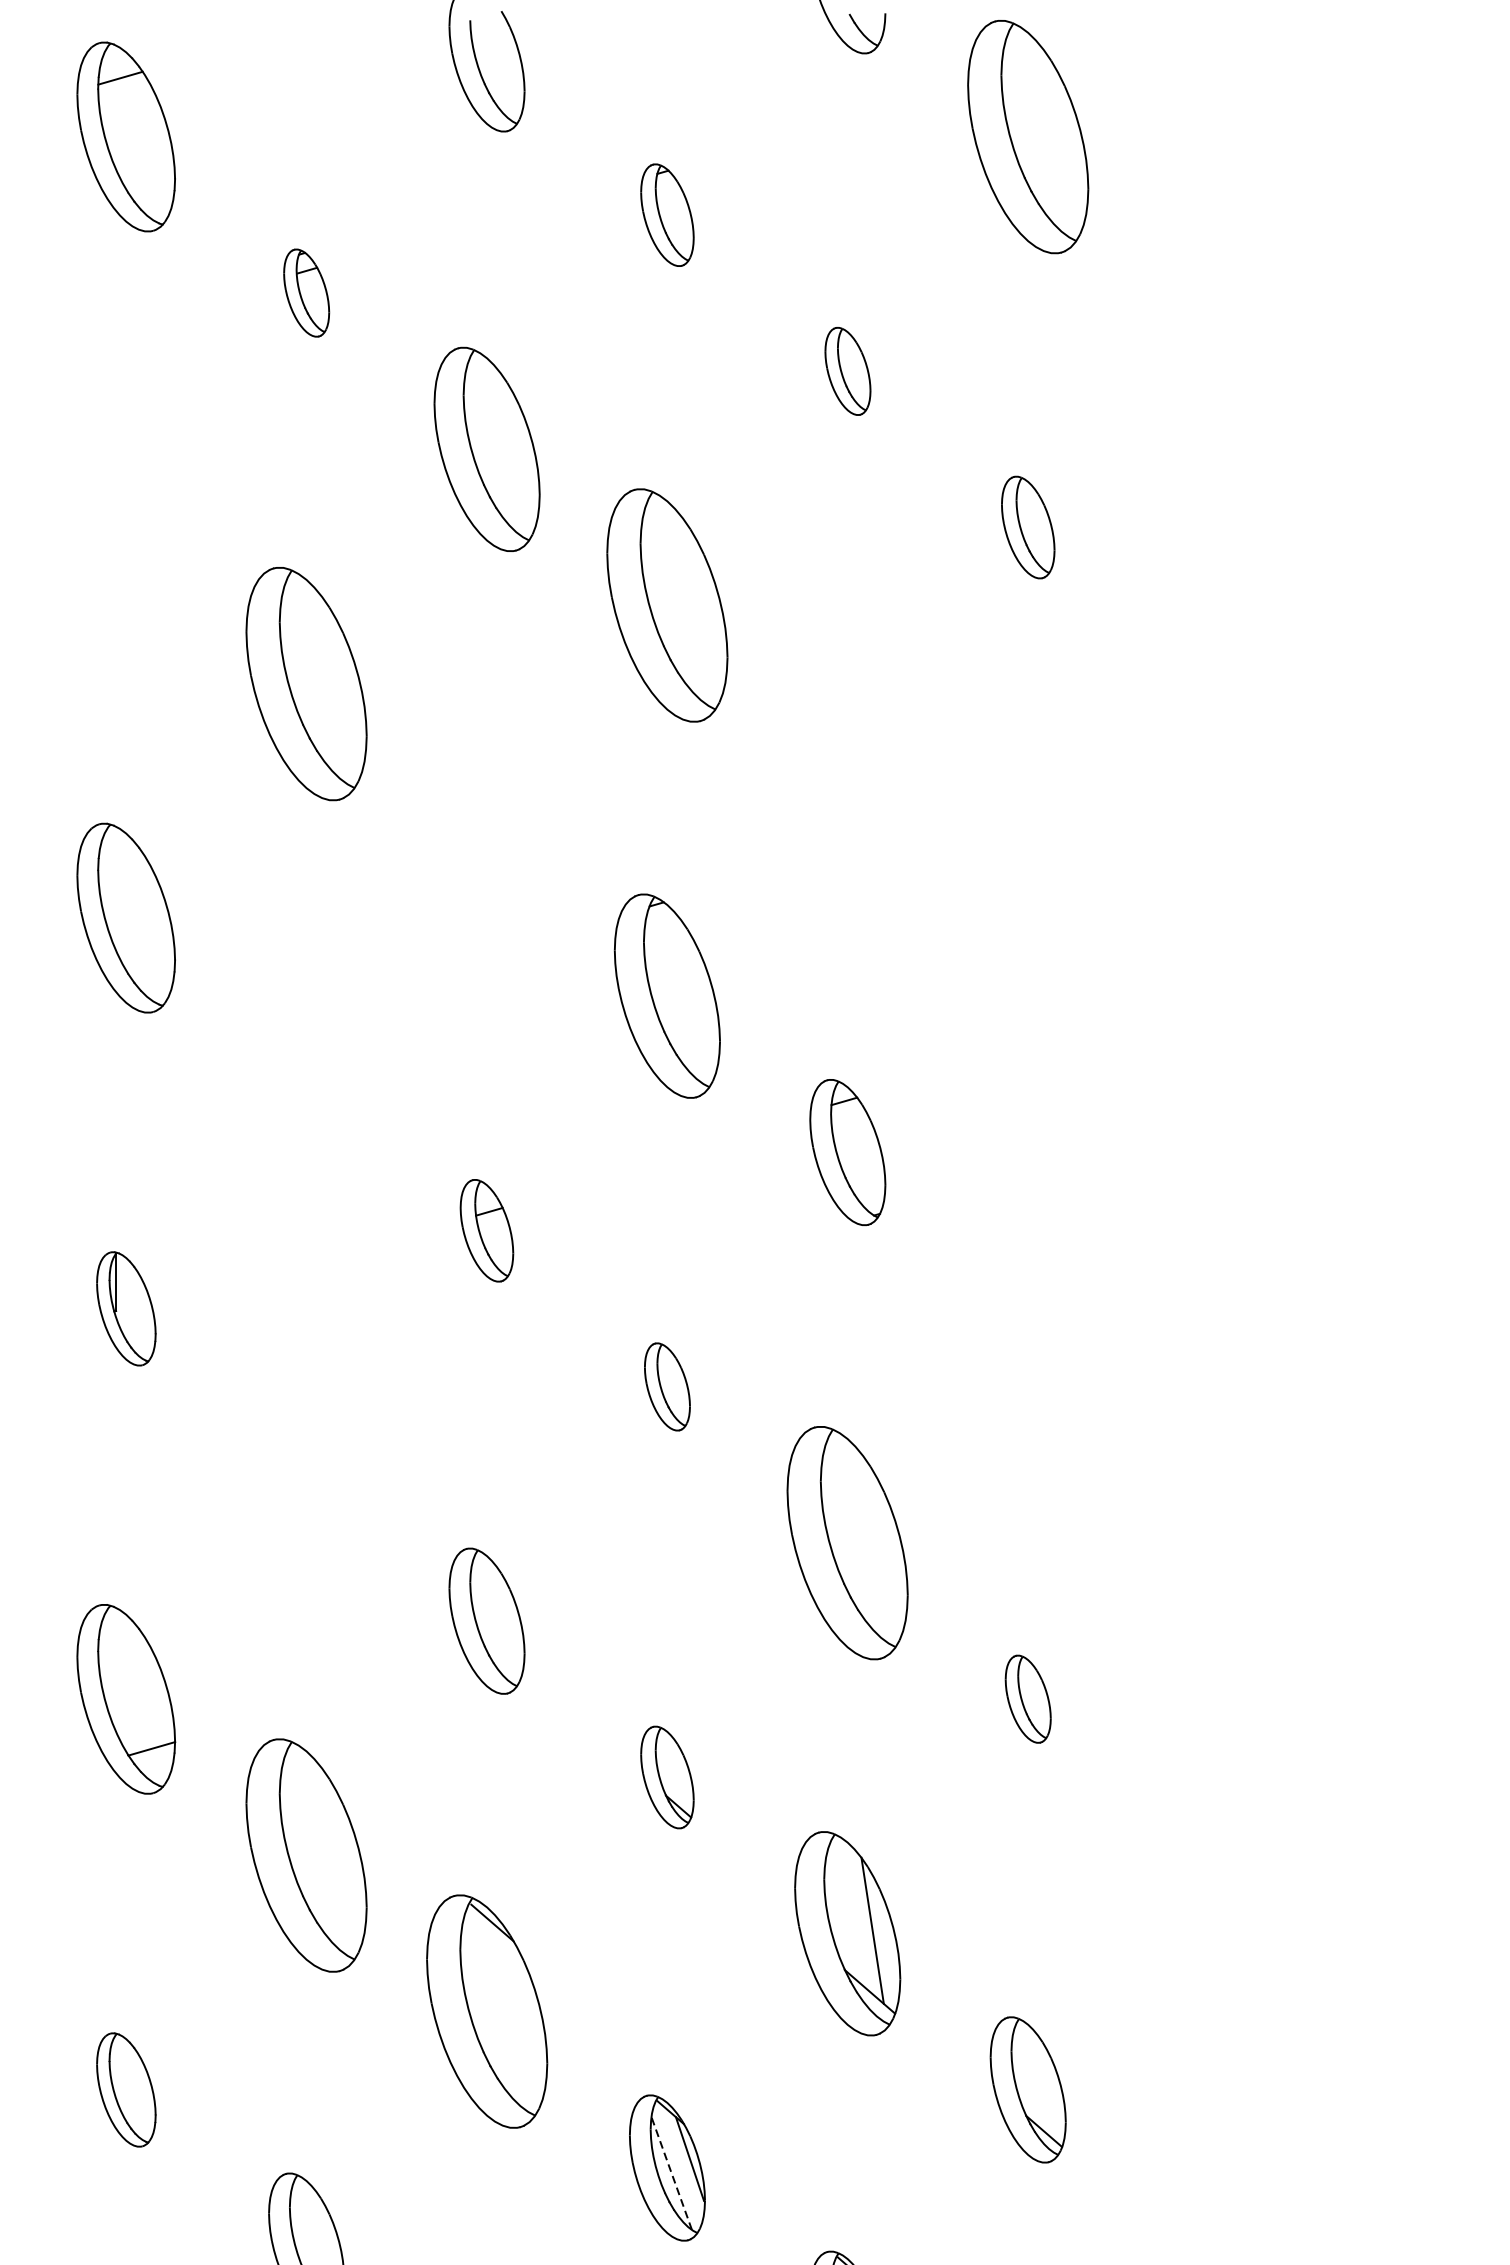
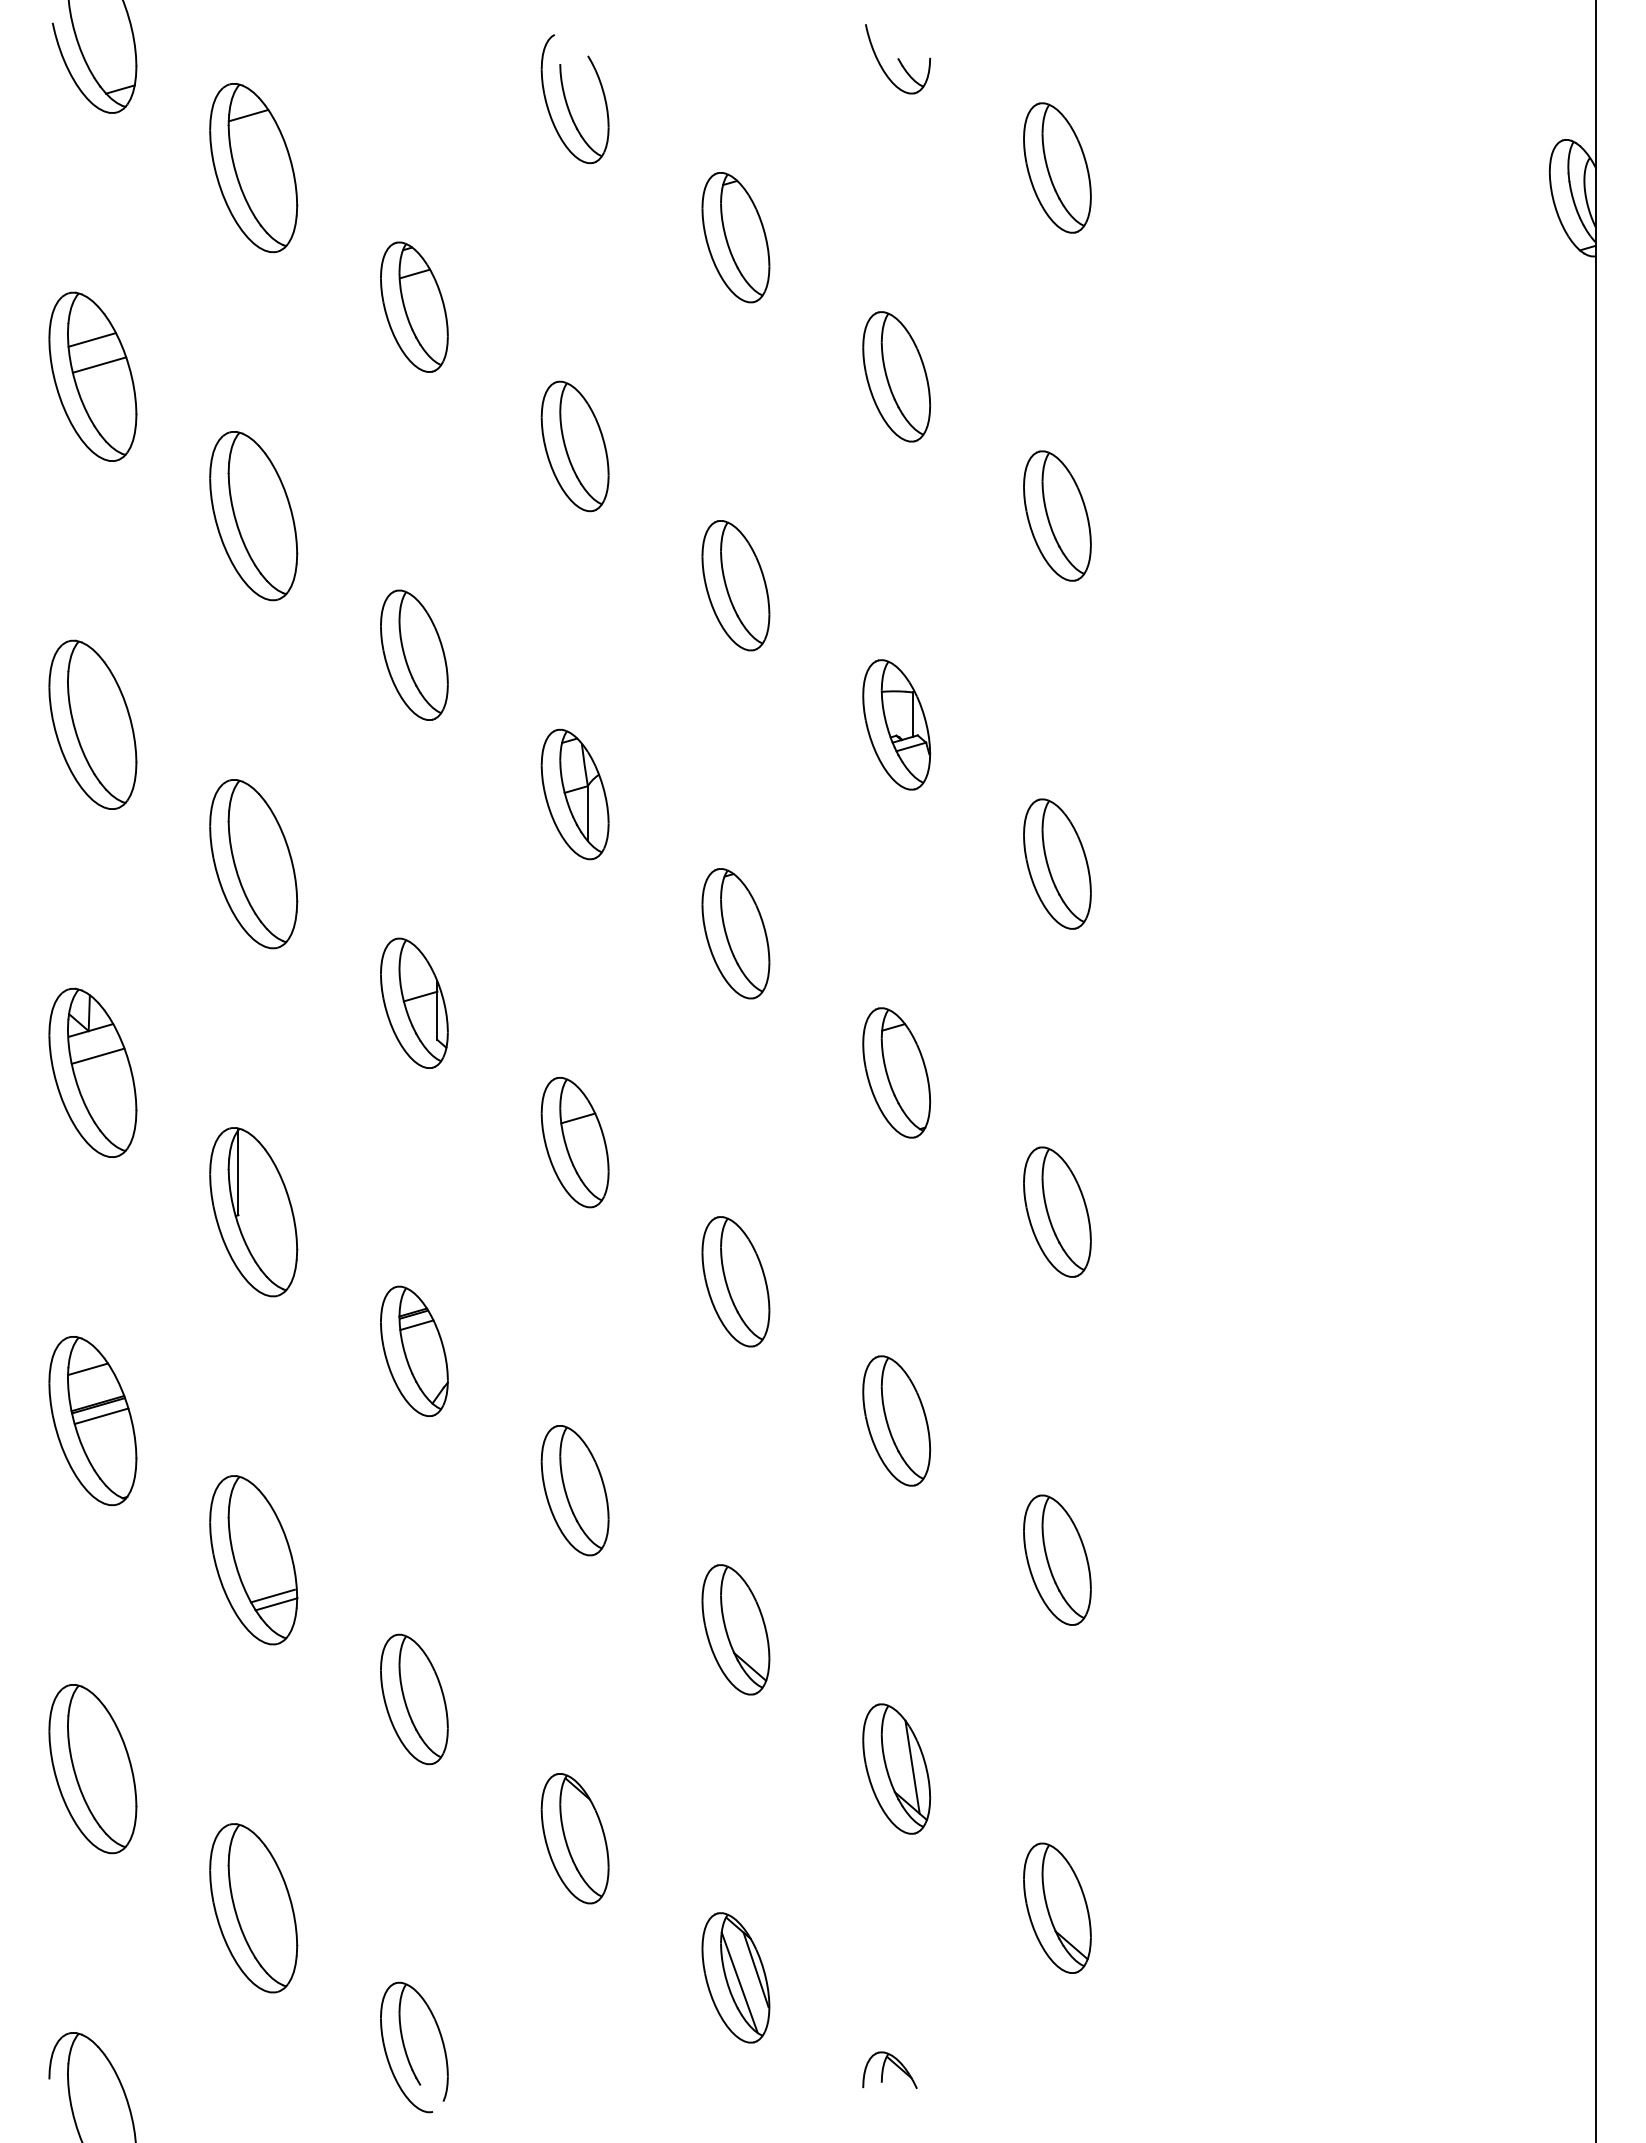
part: (1028, 136) -> (1057, 167), size x0.62
part: (666, 214) -> (735, 237), size x1.43
part: (306, 292) -> (414, 306), size x1.67
part: (847, 370) -> (896, 376), size x1.67
part: (486, 449) -> (574, 446), size x0.71
part: (1028, 526) -> (1057, 515), size x1.43
part: (126, 528) -> (253, 516), added
part: (666, 605) -> (735, 585), size x0.62
part: (306, 682) -> (414, 654), size x0.62
part: (847, 761) -> (896, 724), added
part: (486, 840) -> (574, 794), added
part: (1028, 917) -> (1057, 863), added
part: (666, 996) -> (735, 933), size x0.71
part: (306, 1073) -> (414, 1002), added
part: (486, 1230) -> (574, 1142), size x1.43
part: (1028, 1307) -> (1057, 1211), added
part: (126, 1309) -> (253, 1212), size x1.67
part: (666, 1386) -> (735, 1281), size x1.67
part: (306, 1463) -> (414, 1350), added
part: (847, 1542) -> (896, 1420), size x0.62
part: (1028, 1698) -> (1057, 1559), size x1.67
line: (147, 1738) -> (272, 1595), added
part: (666, 1777) -> (735, 1629), size x1.43
part: (306, 1855) -> (414, 1699), size x0.62
part: (847, 1933) -> (896, 1768), size x0.71
part: (486, 2011) -> (574, 1838), size x0.62
part: (126, 2090) -> (253, 1908), size x1.67
line: (671, 2173) -> (739, 1982), dashed -> solid

